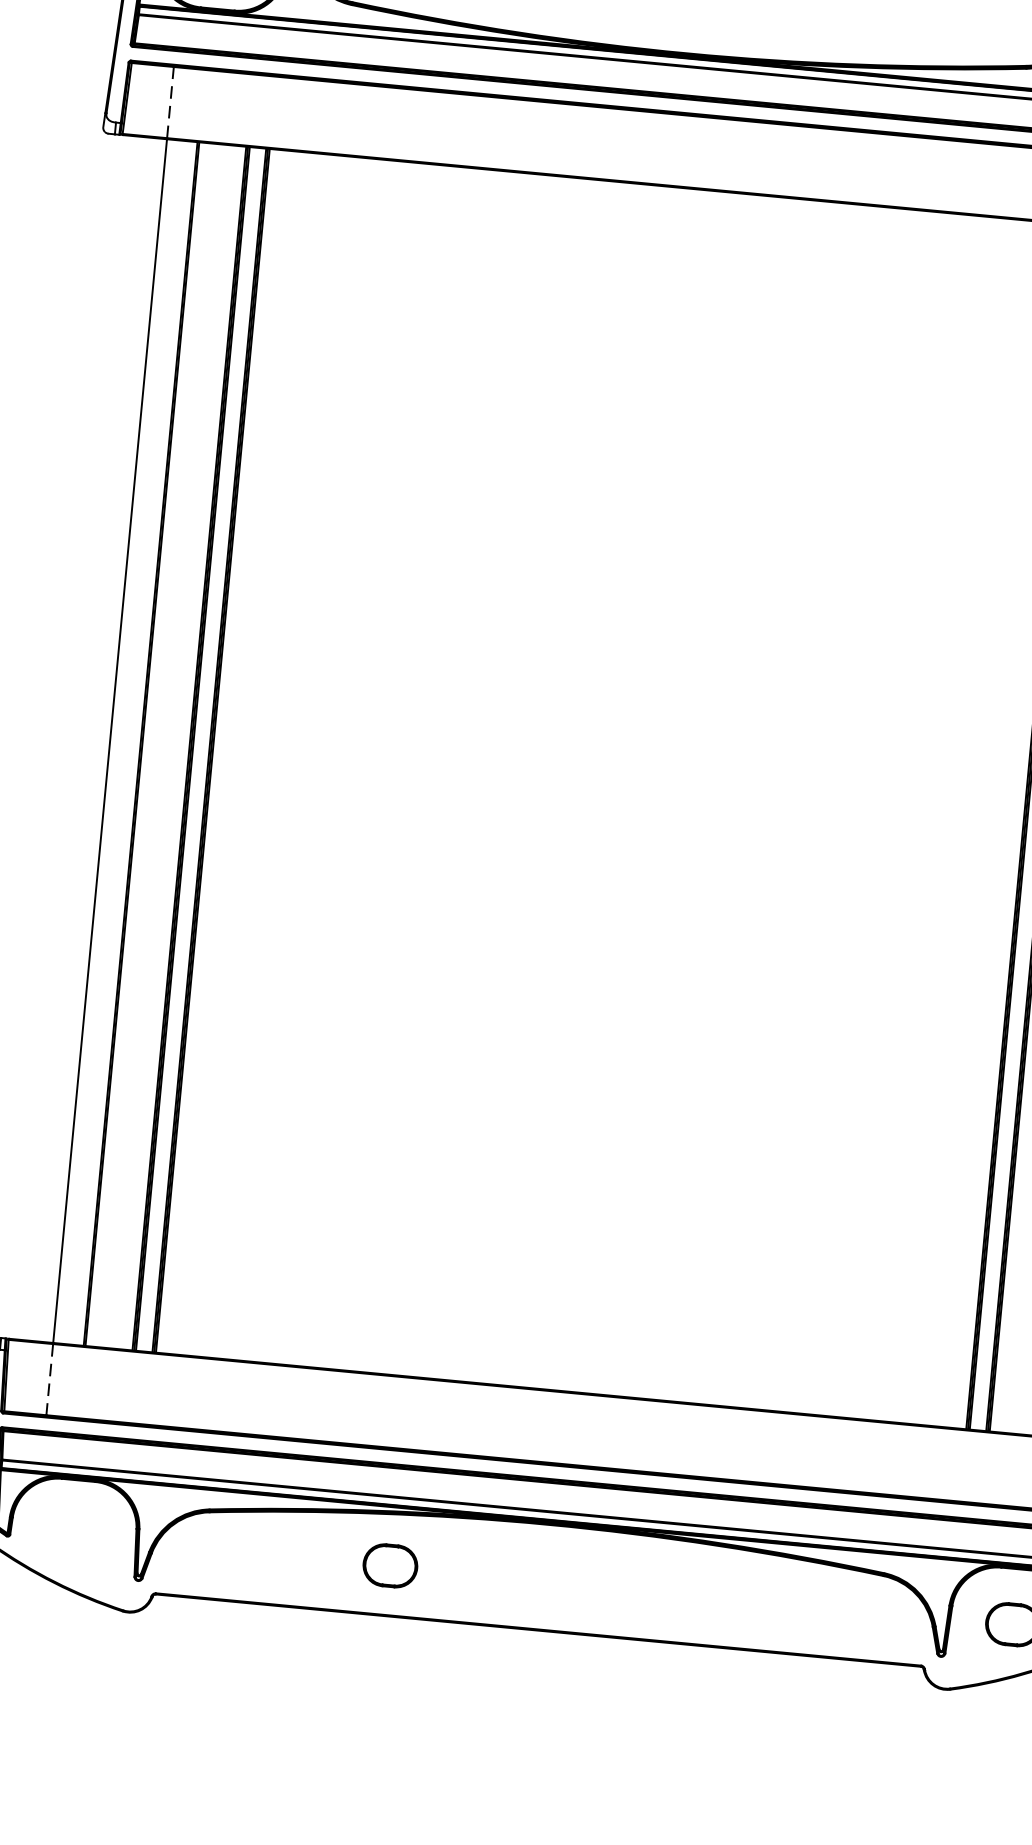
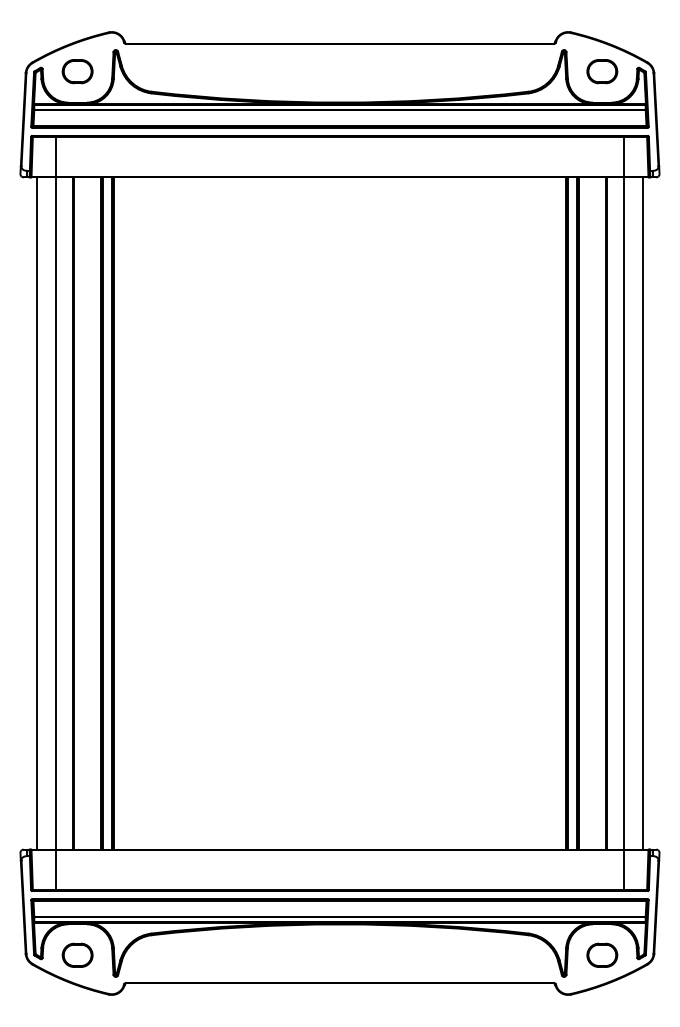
line: (170, 101) -> (56, 156), dashed -> solid
line: (74, 737) -> (36, 513), added
line: (49, 1380) -> (56, 870), dashed -> solid
part: (390, 1564) -> (77, 954), moved

